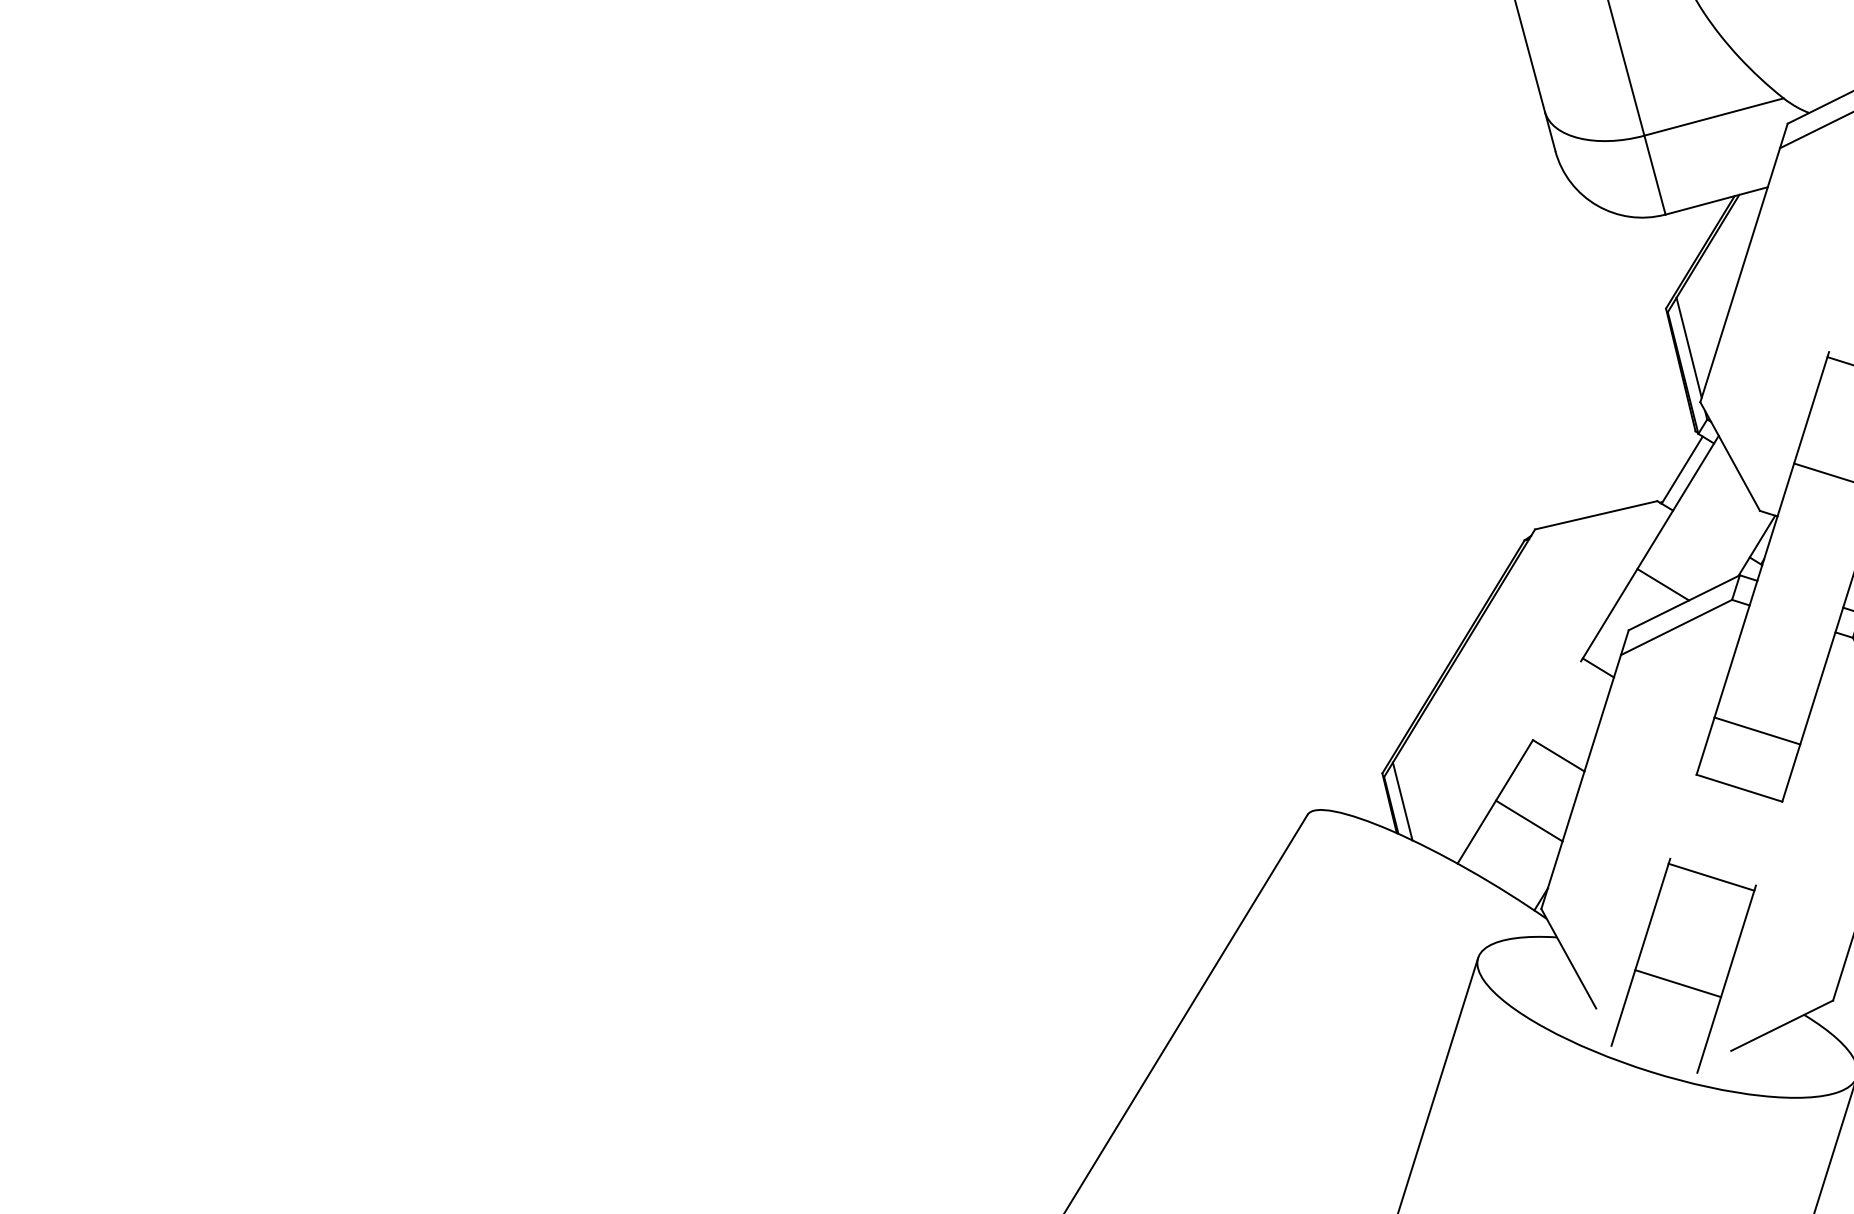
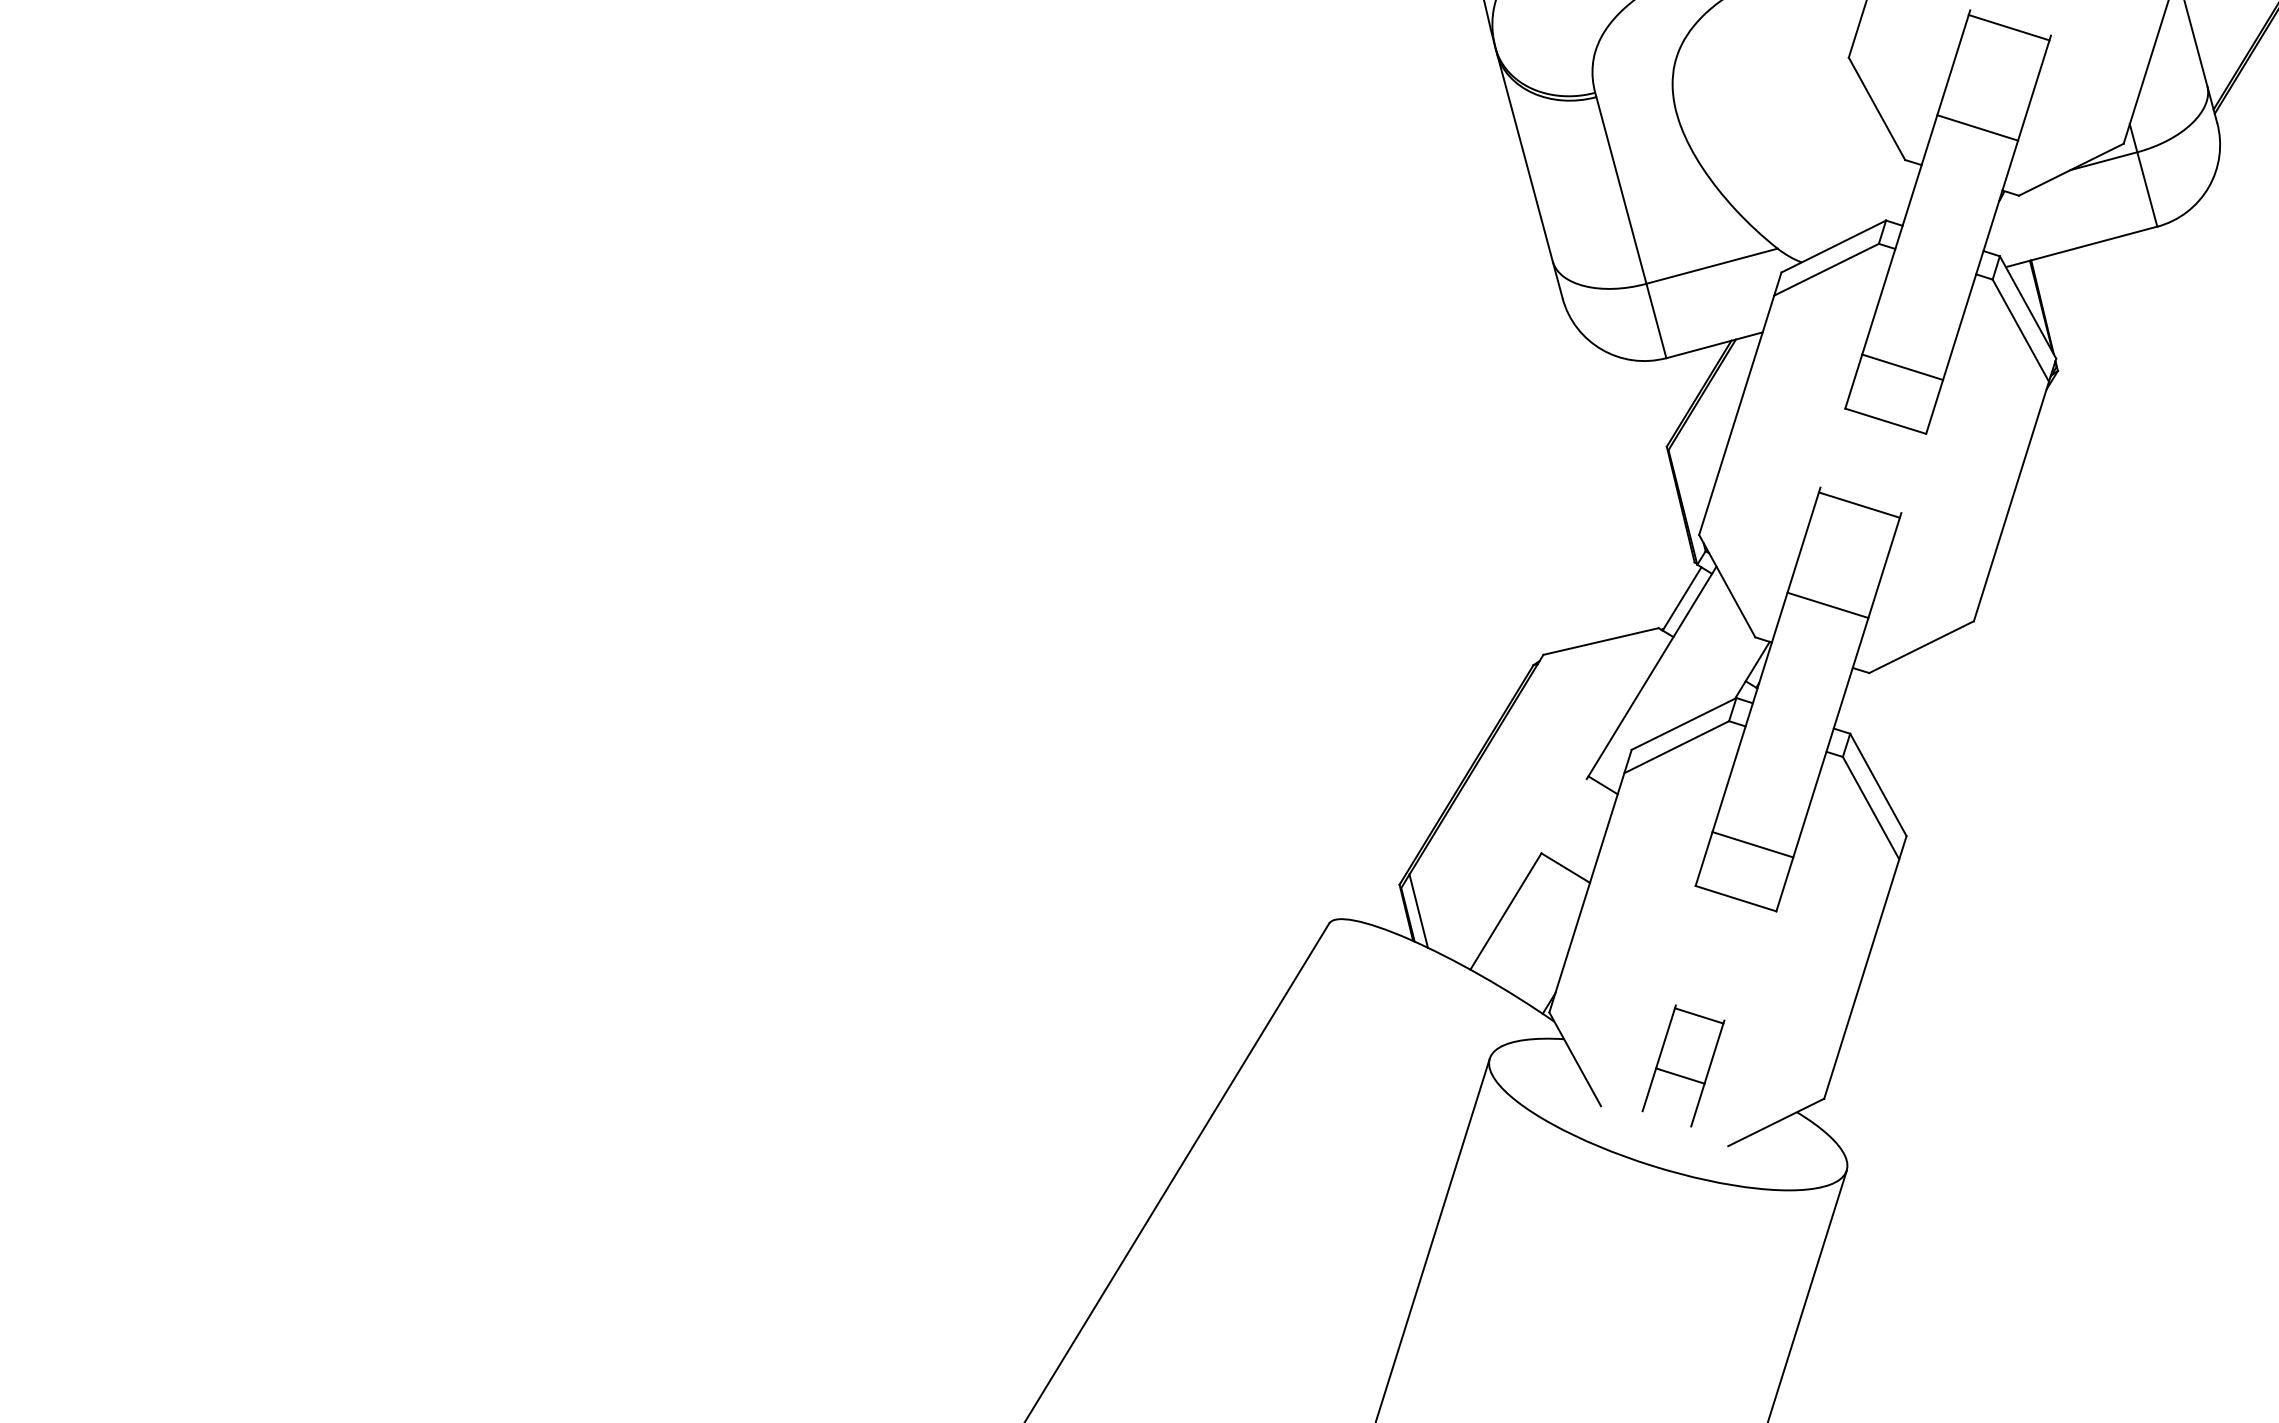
line: (1689, 347) -> (1688, 483), removed
line: (1662, 584) -> (1663, 706), removed
line: (1528, 820) -> (1537, 929), removed
part: (1683, 965) -> (1683, 1065), size x0.6

